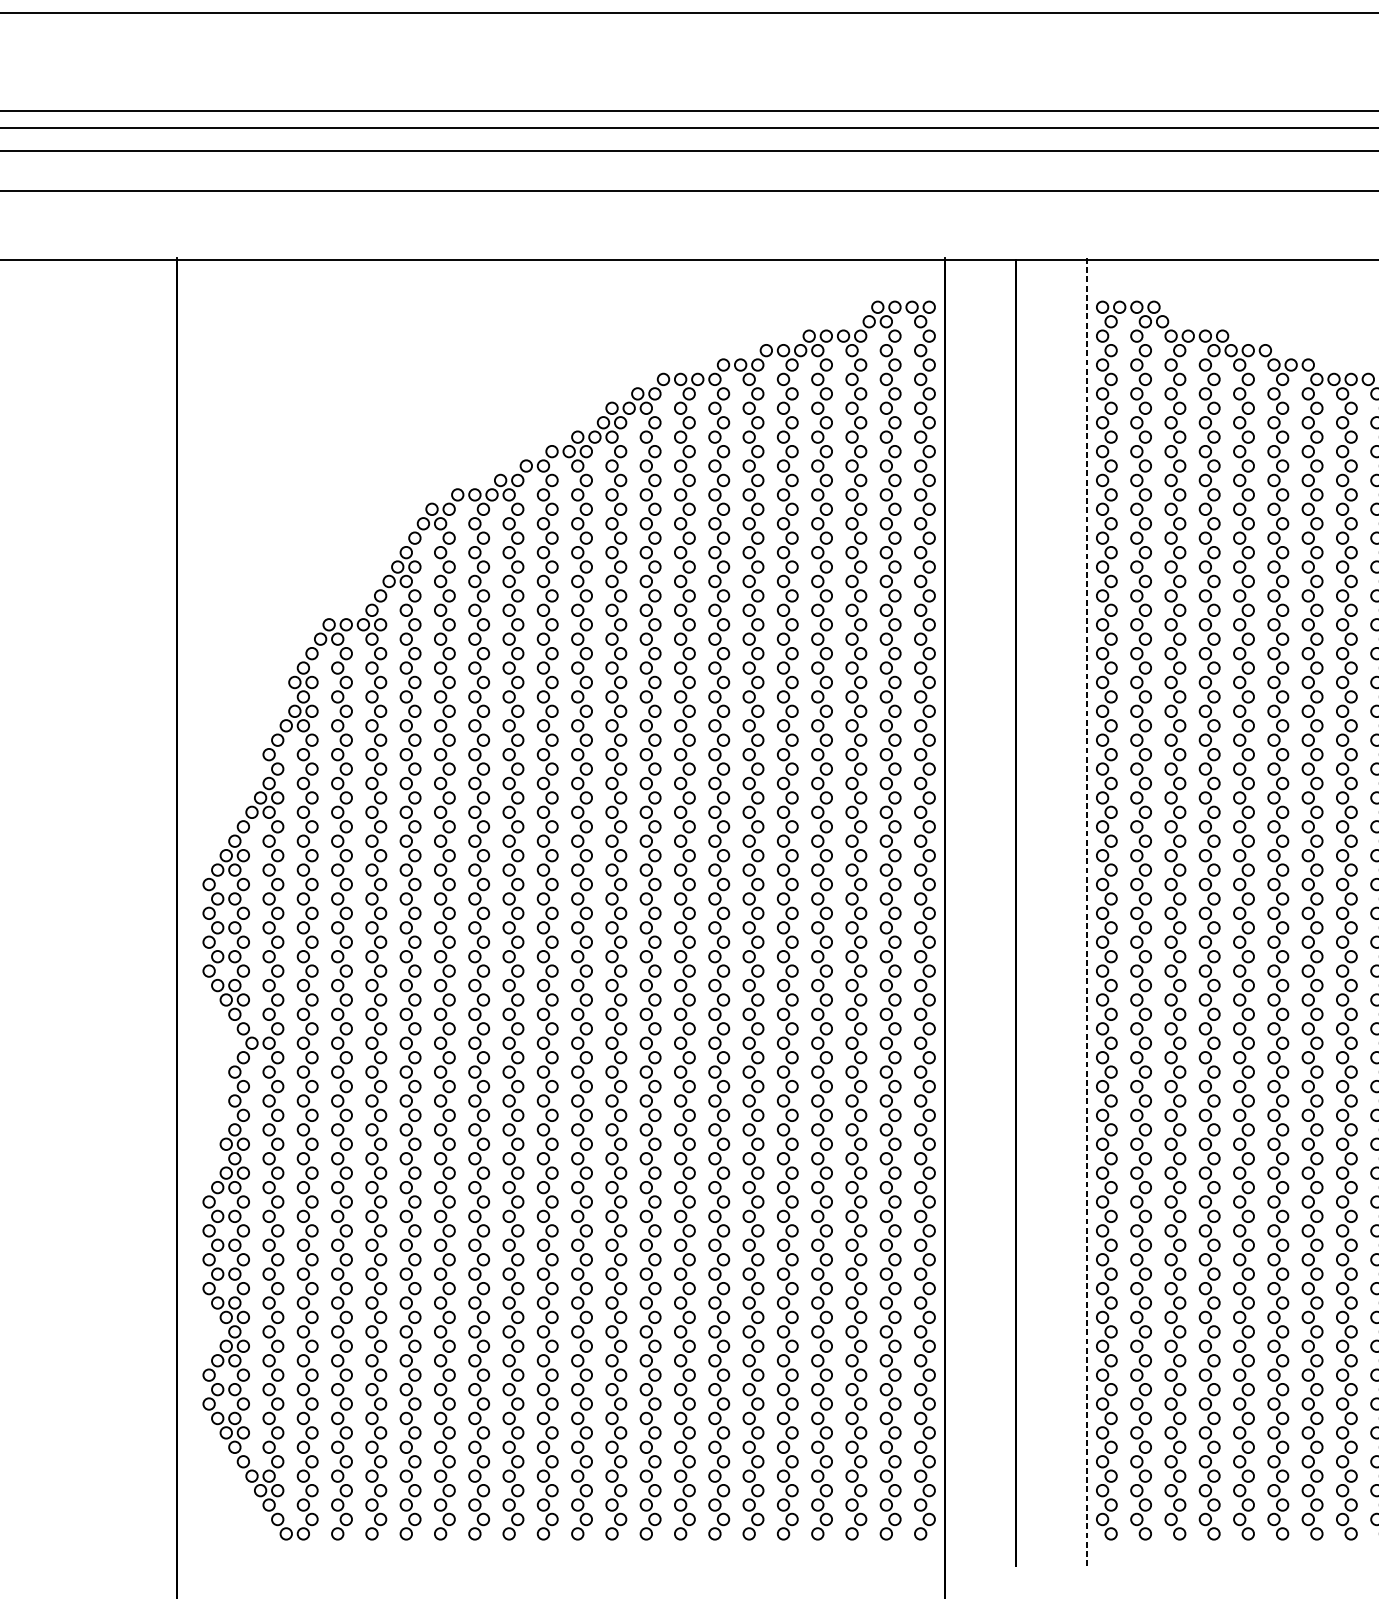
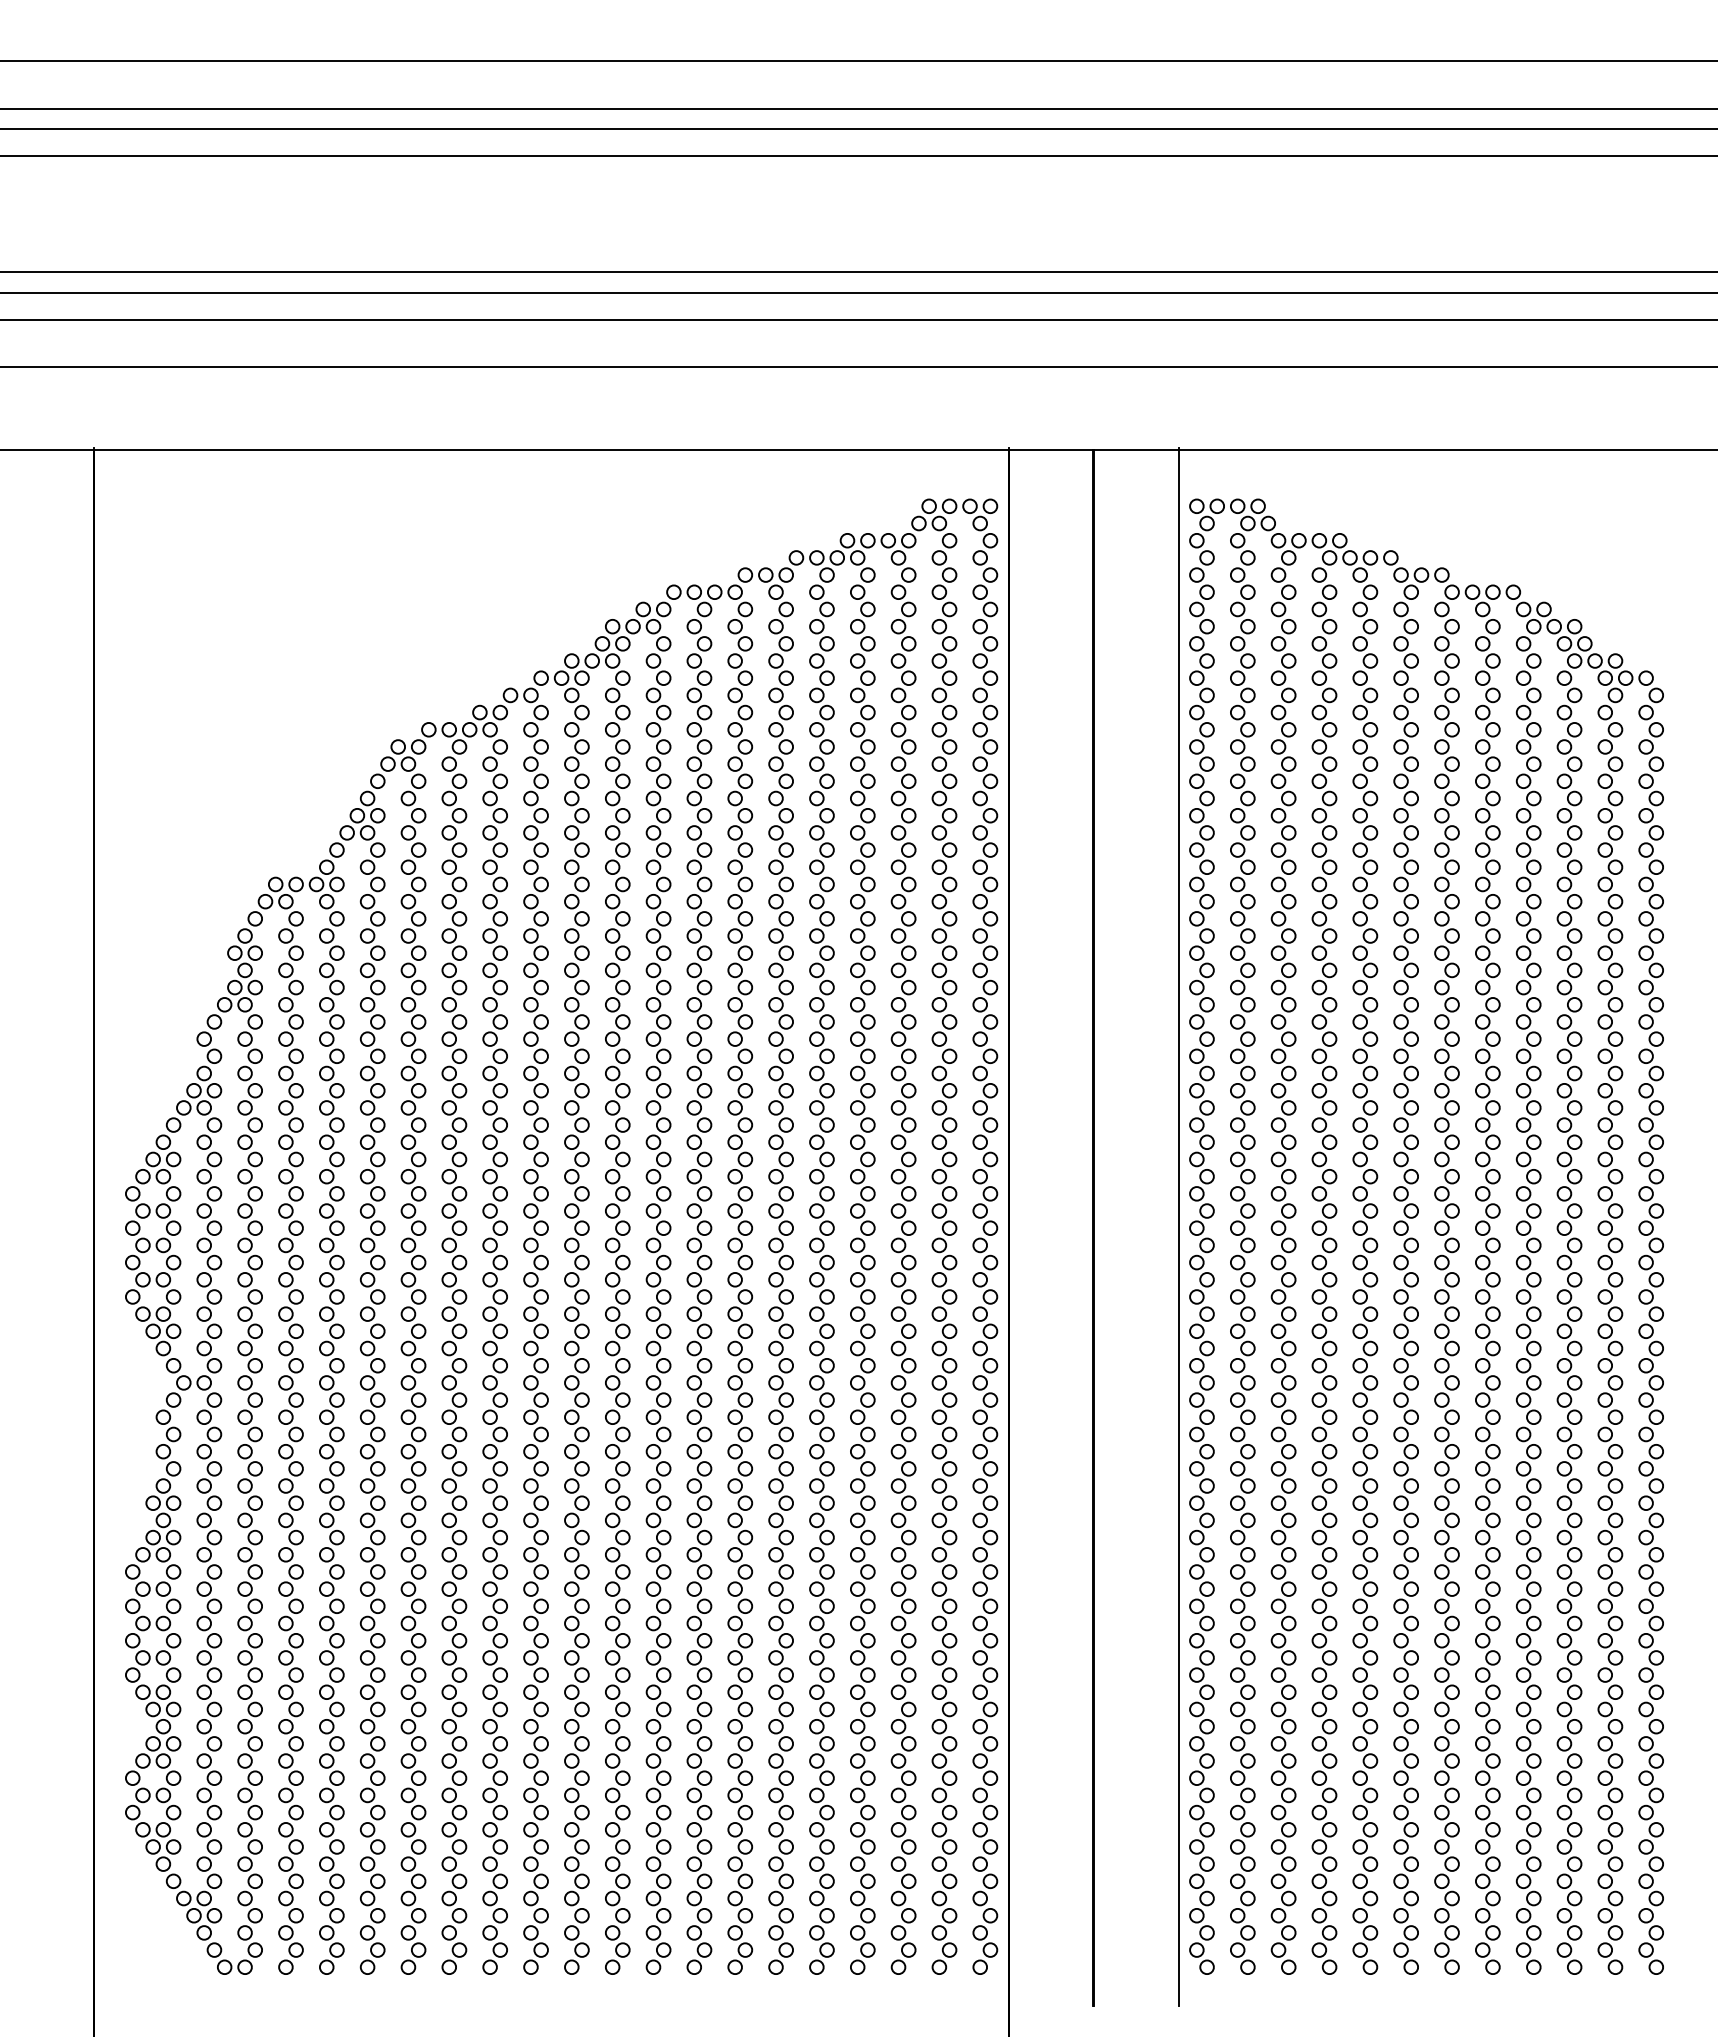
line: (1087, 911) -> (1178, 1226), dashed -> solid

